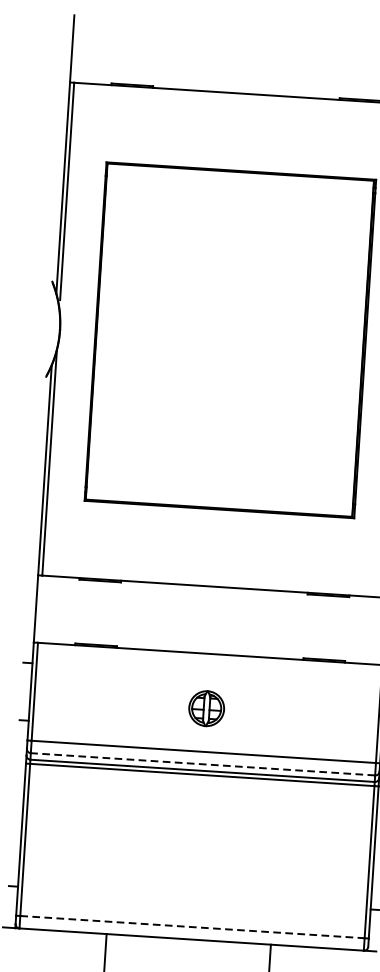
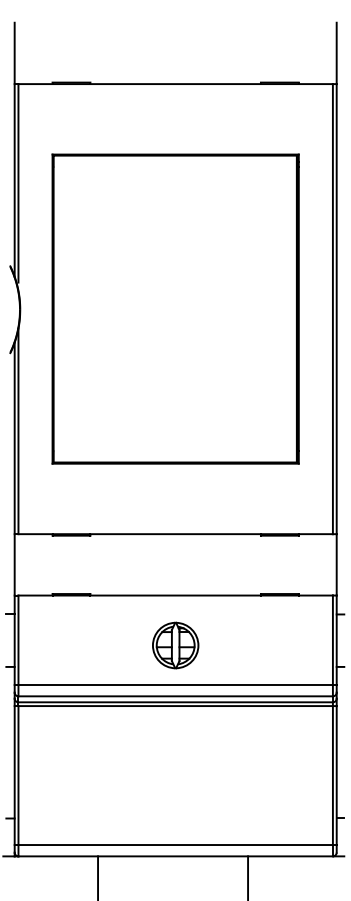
part: (206, 708) -> (175, 645), size x1.43
line: (202, 764) -> (175, 696), dashed -> solid
line: (193, 927) -> (176, 845), dashed -> solid

